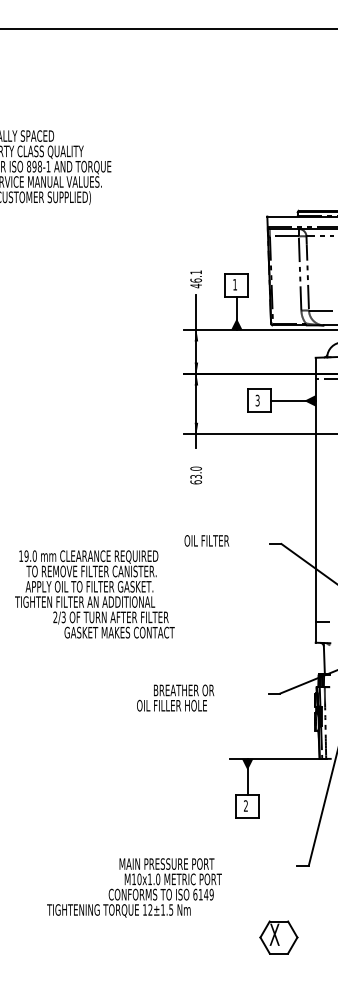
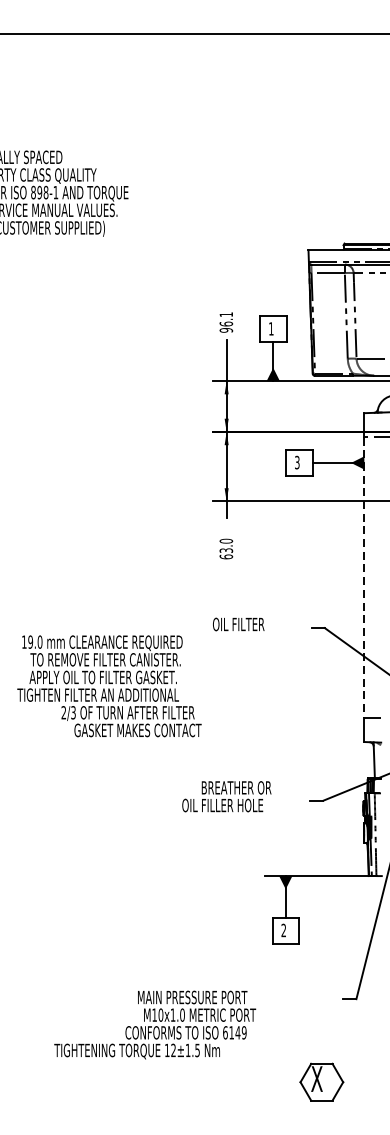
text: (196, 285) -> (226, 329), 46.1 -> 96.1
line: (315, 500) -> (364, 577), solid -> dashed
text: (175, 697) -> (226, 796), moved

